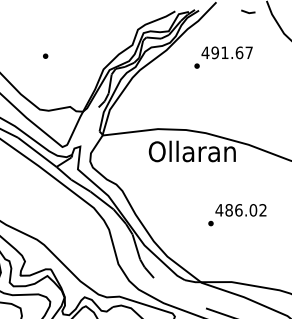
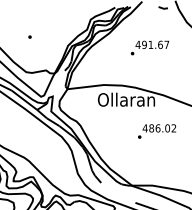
text: (222, 56) -> (149, 47), moved
text: (238, 215) -> (157, 131), moved

